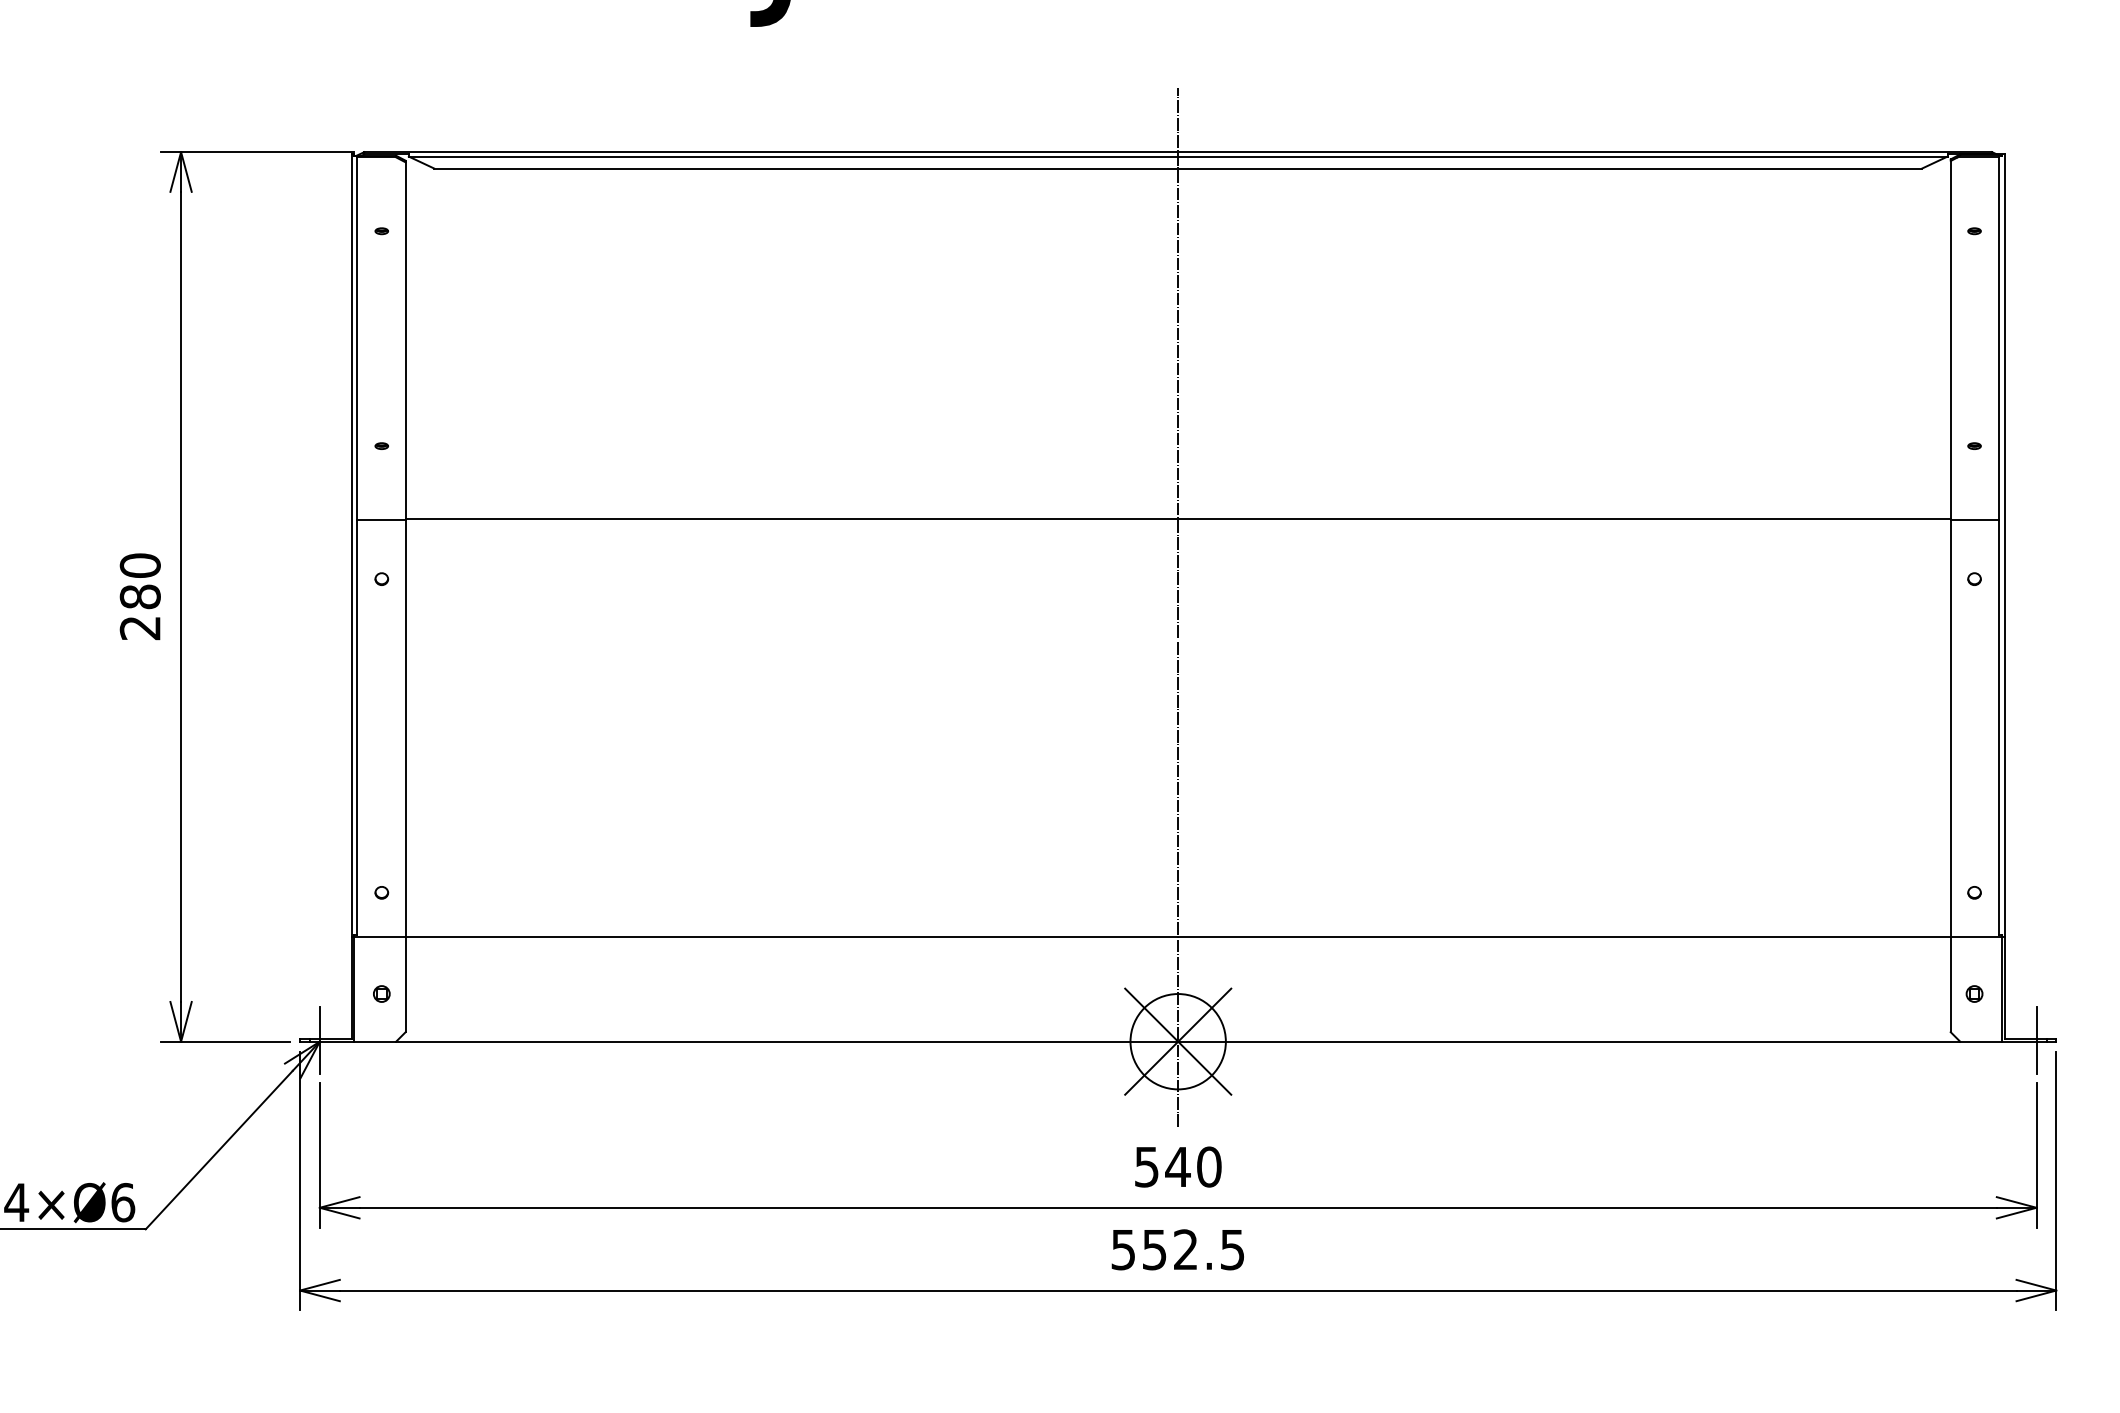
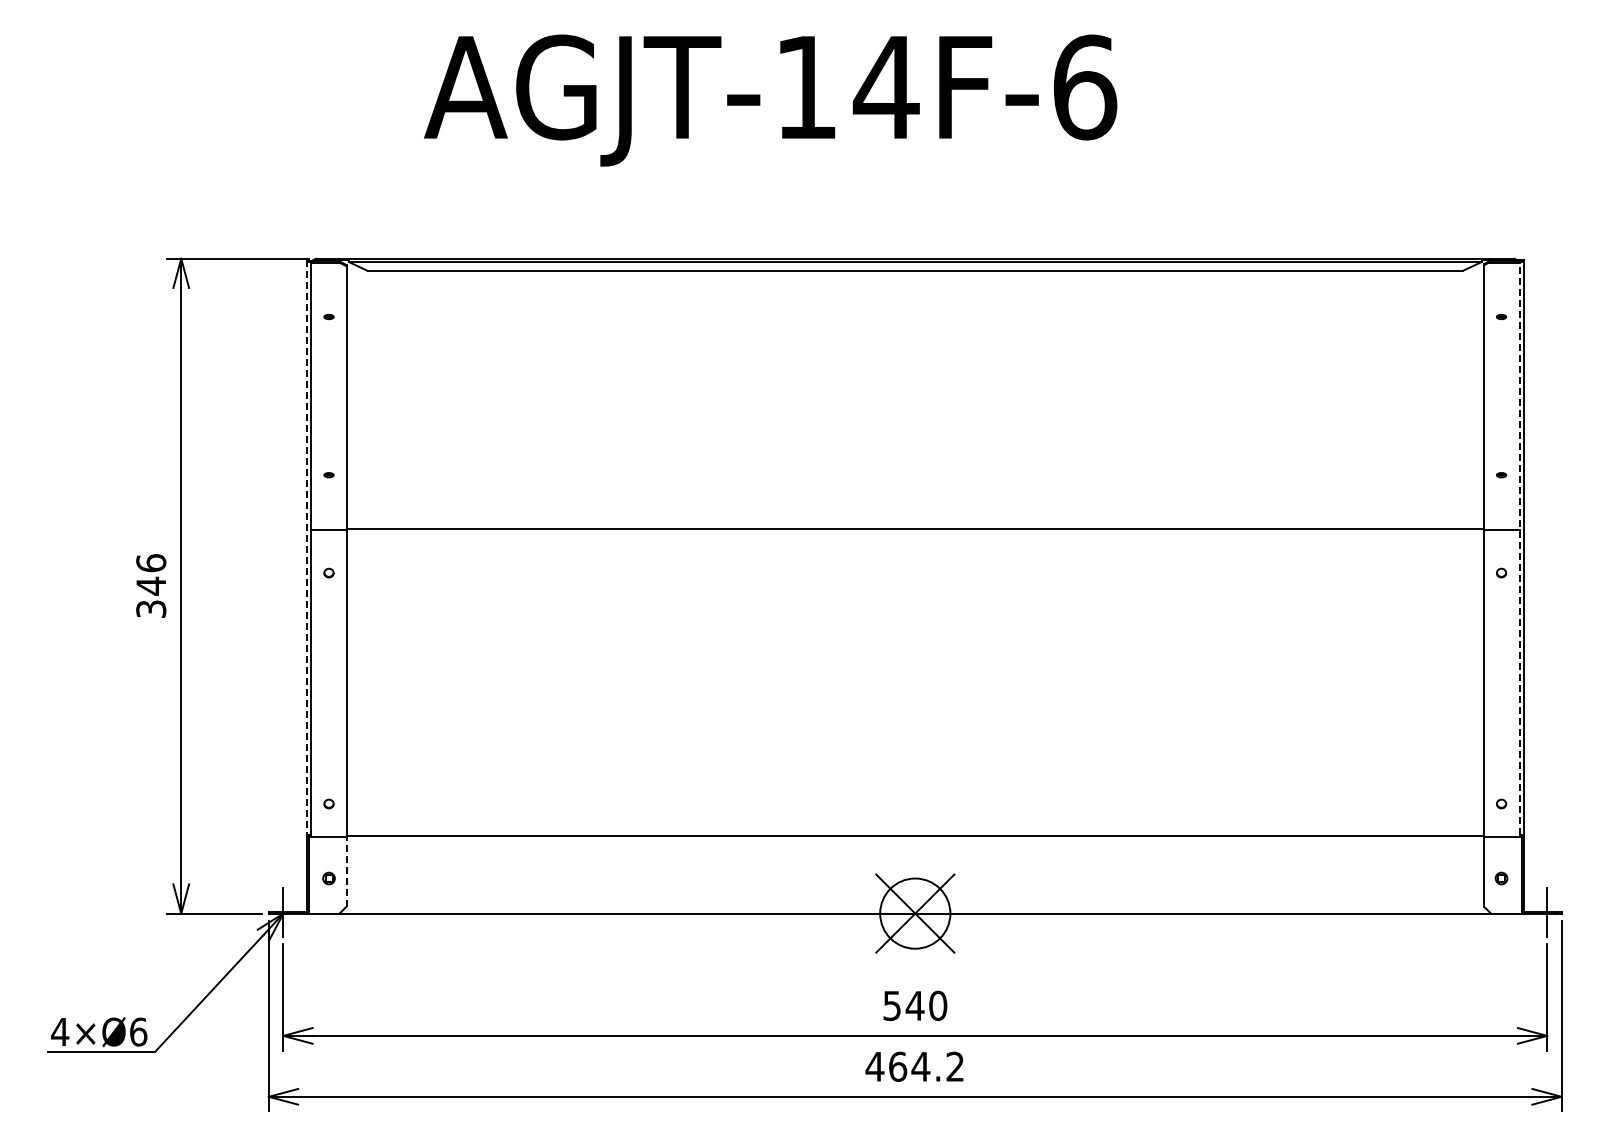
line: (351, 545) -> (306, 548), solid -> dashed
line: (1998, 545) -> (1519, 548), solid -> dashed
text: (140, 595) -> (151, 585), 280 -> 346
line: (1178, 606) -> (915, 593), removed
line: (405, 984) -> (346, 871), solid -> dashed
text: (1177, 1249) -> (914, 1066), 552.5 -> 464.2

